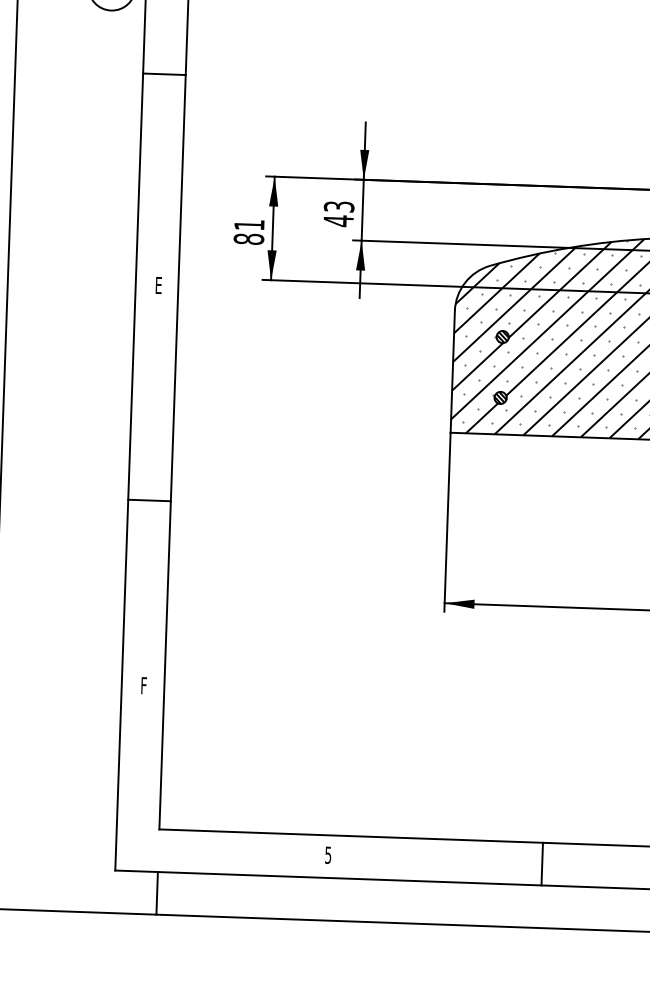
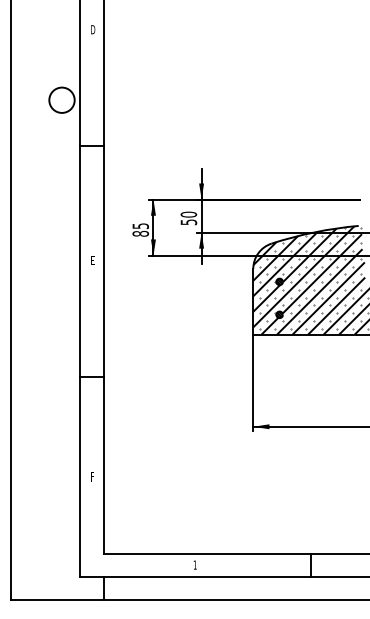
text: (338, 213) -> (188, 218), 43 -> 50
text: (248, 225) -> (140, 226), 81 -> 85
text: (327, 854) -> (194, 564), 5 -> 1

